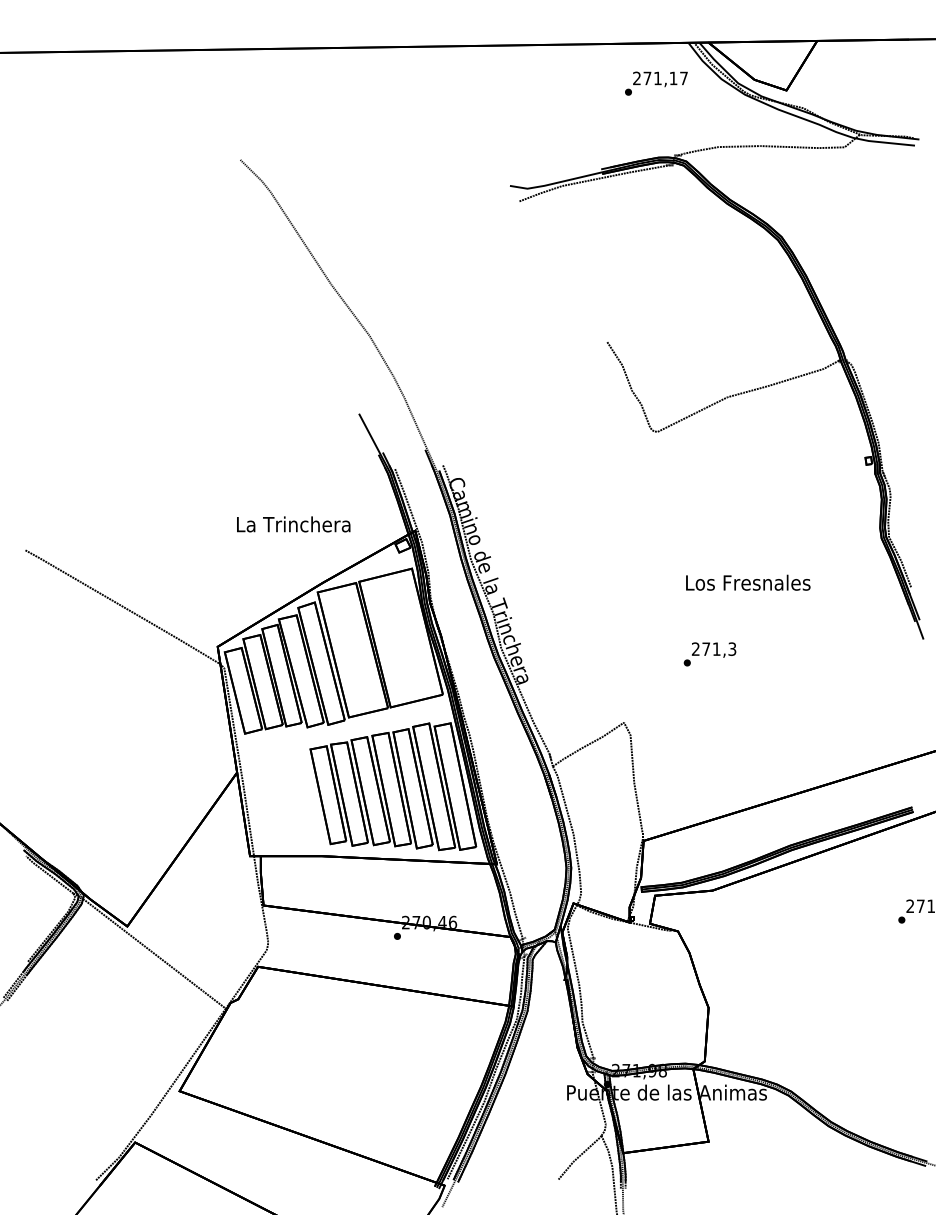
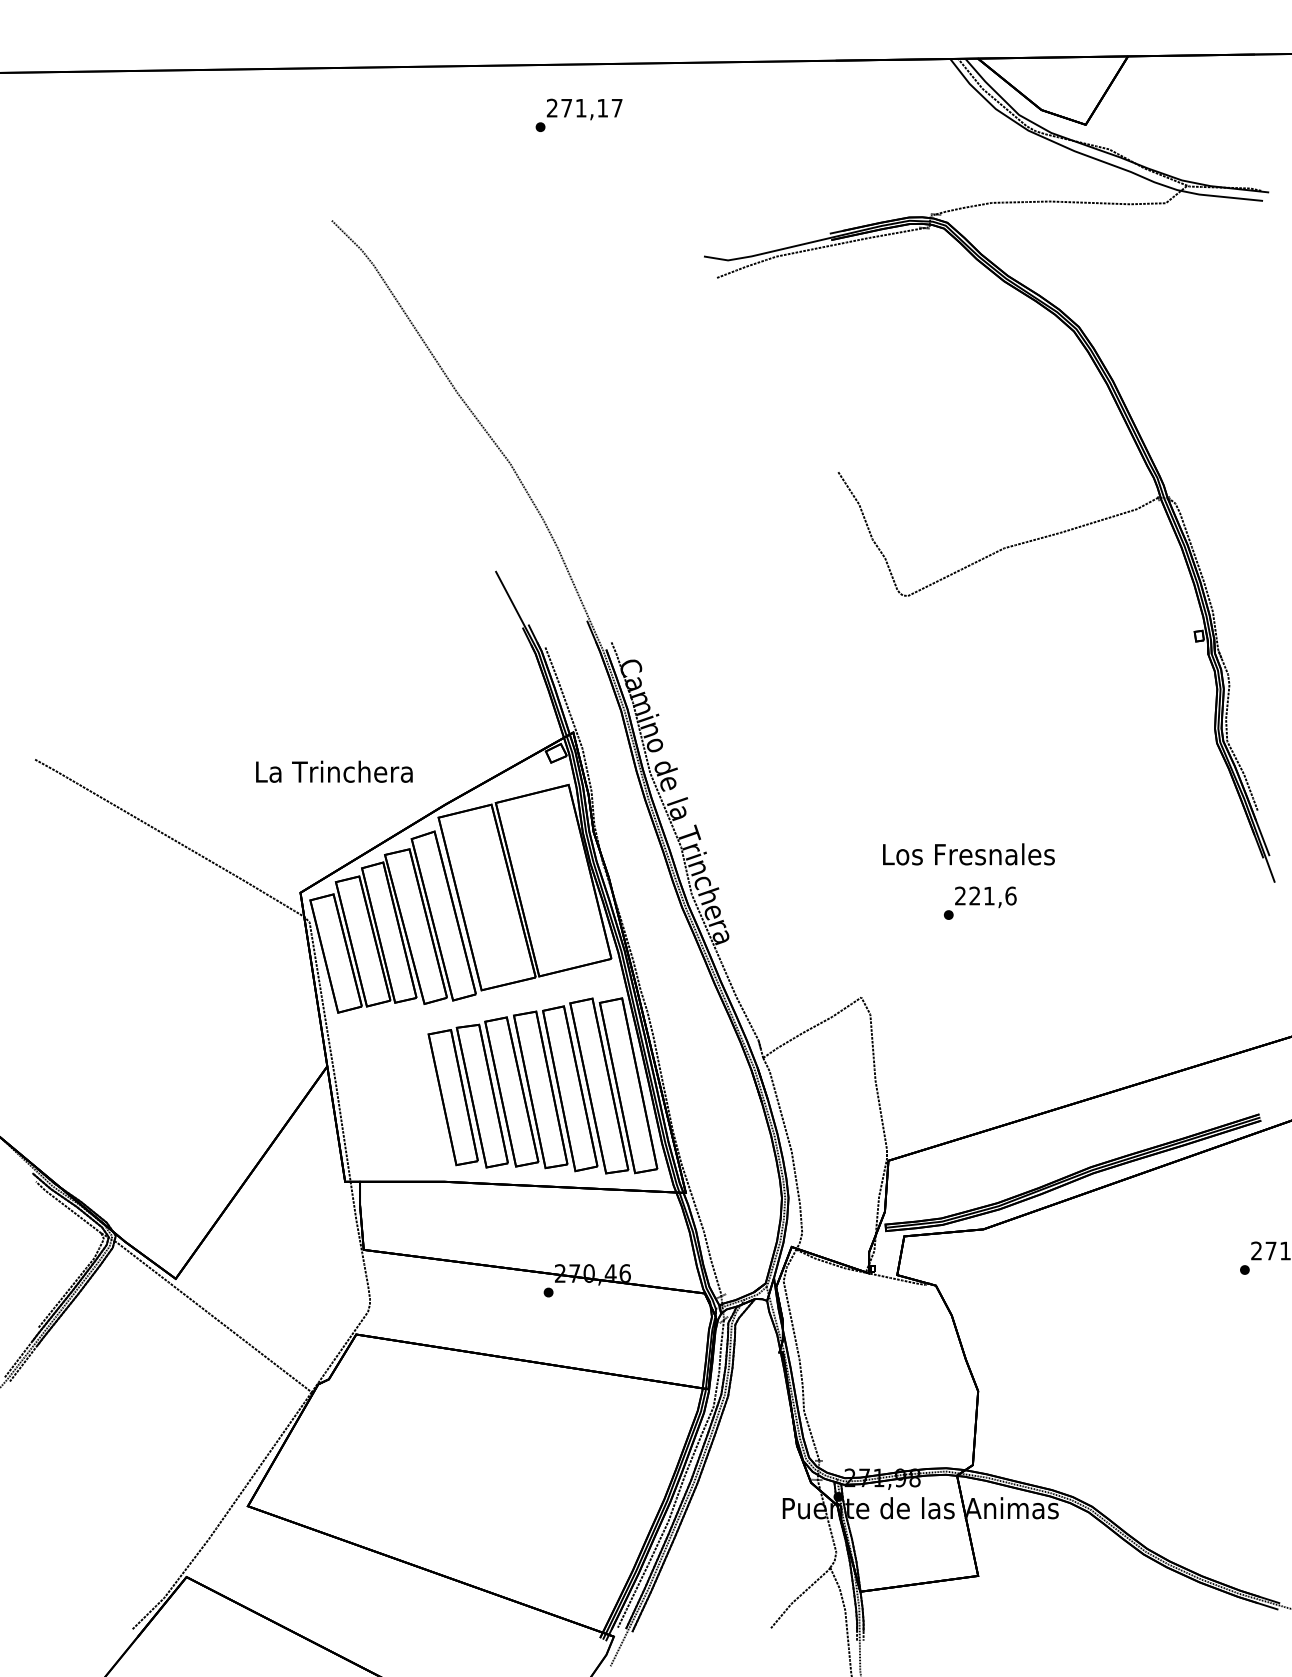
text: (655, 83) -> (578, 114), moved
text: (293, 524) -> (334, 771), moved
text: (747, 582) -> (968, 854), moved
text: (719, 648) -> (992, 895), 271,3 -> 221,6

